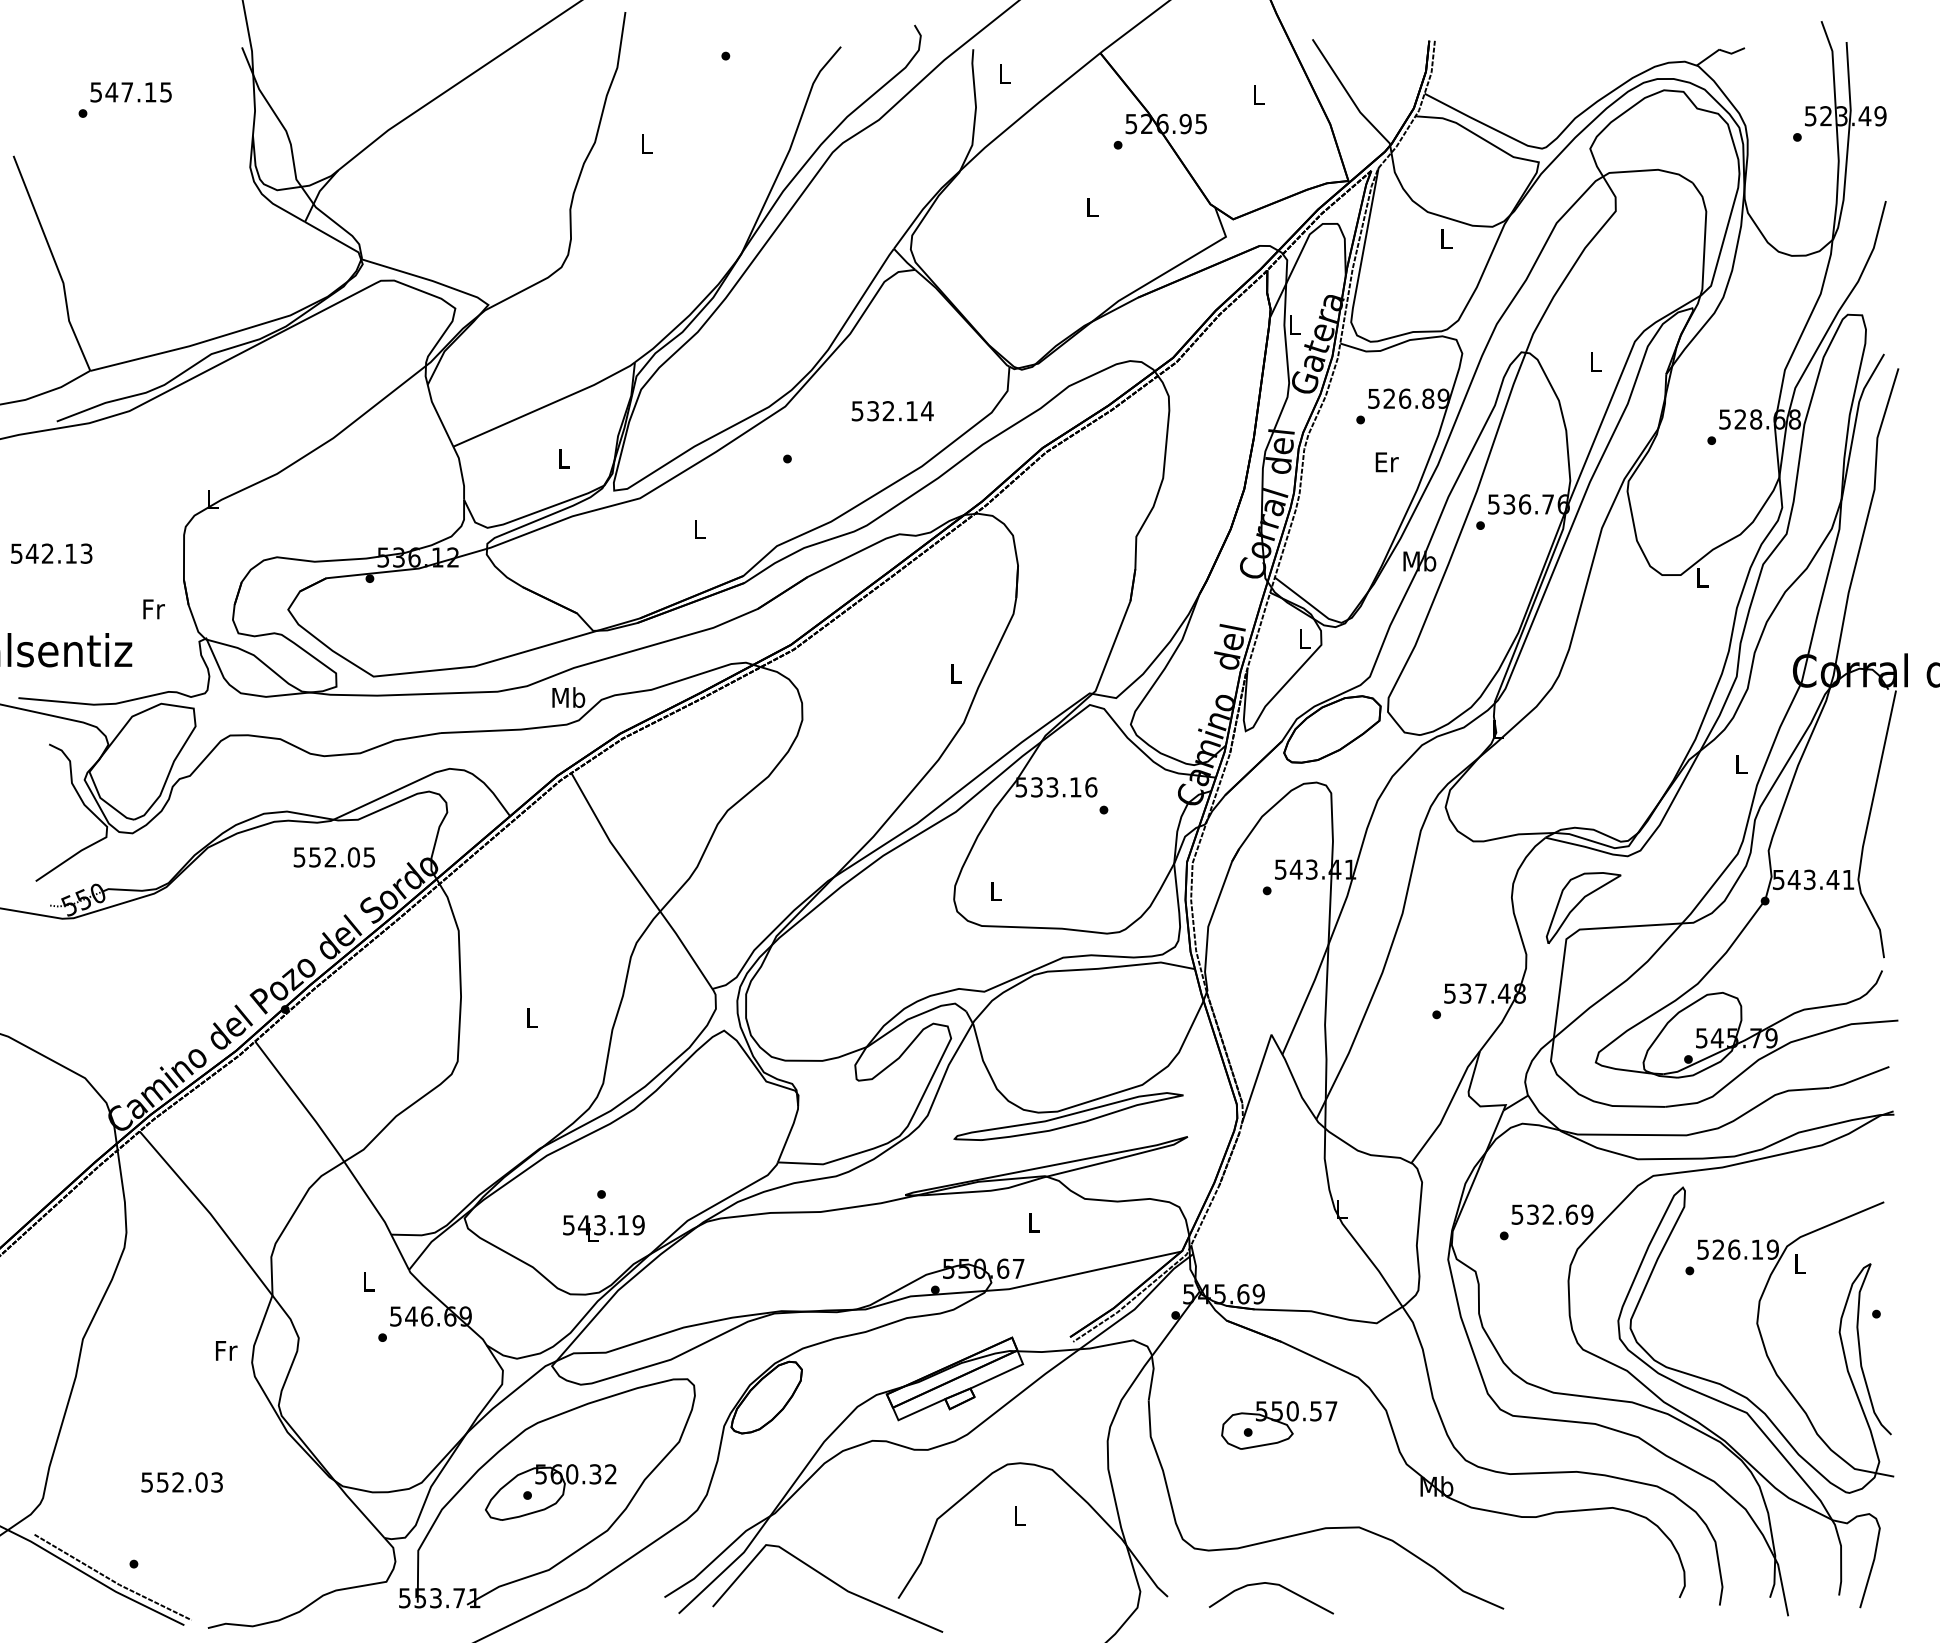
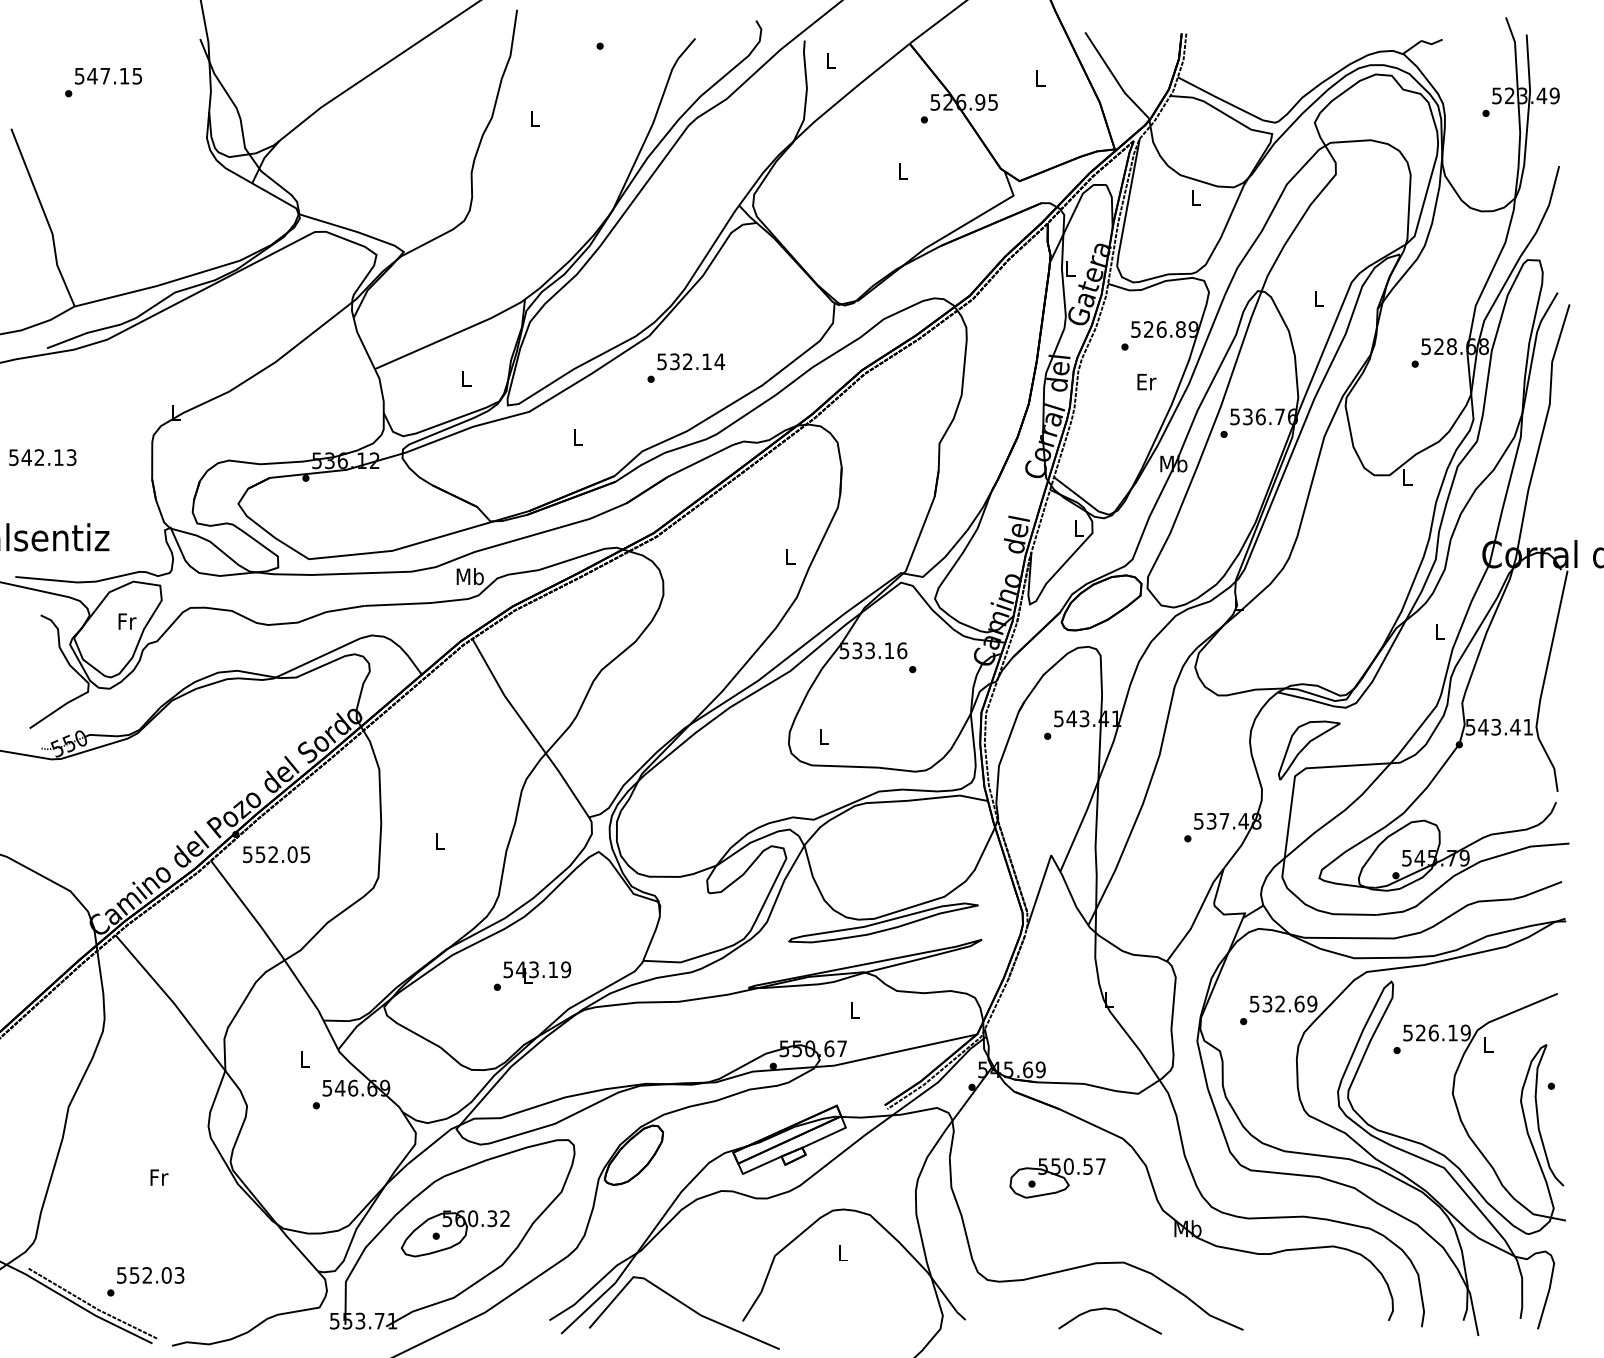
text: (893, 410) -> (691, 361), moved
text: (154, 609) -> (127, 621), moved
text: (334, 857) -> (276, 854), moved
text: (604, 1228) -> (537, 972), moved
text: (226, 1350) -> (159, 1177), moved
text: (181, 1482) -> (150, 1275), moved
curve: (1271, 1585) -> (1110, 1310), moved

